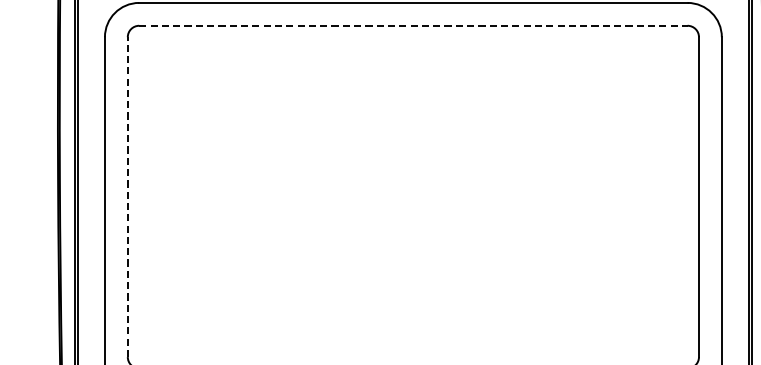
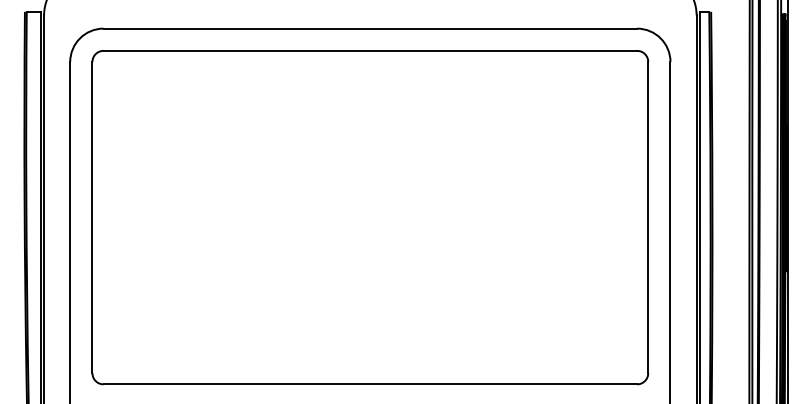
line: (413, 25) -> (370, 50), dashed -> solid
line: (127, 197) -> (92, 217), dashed -> solid

